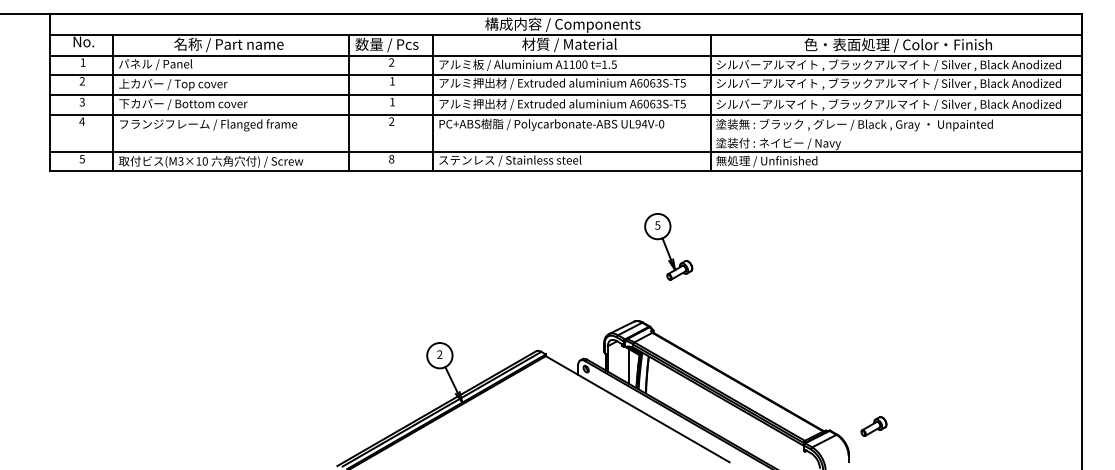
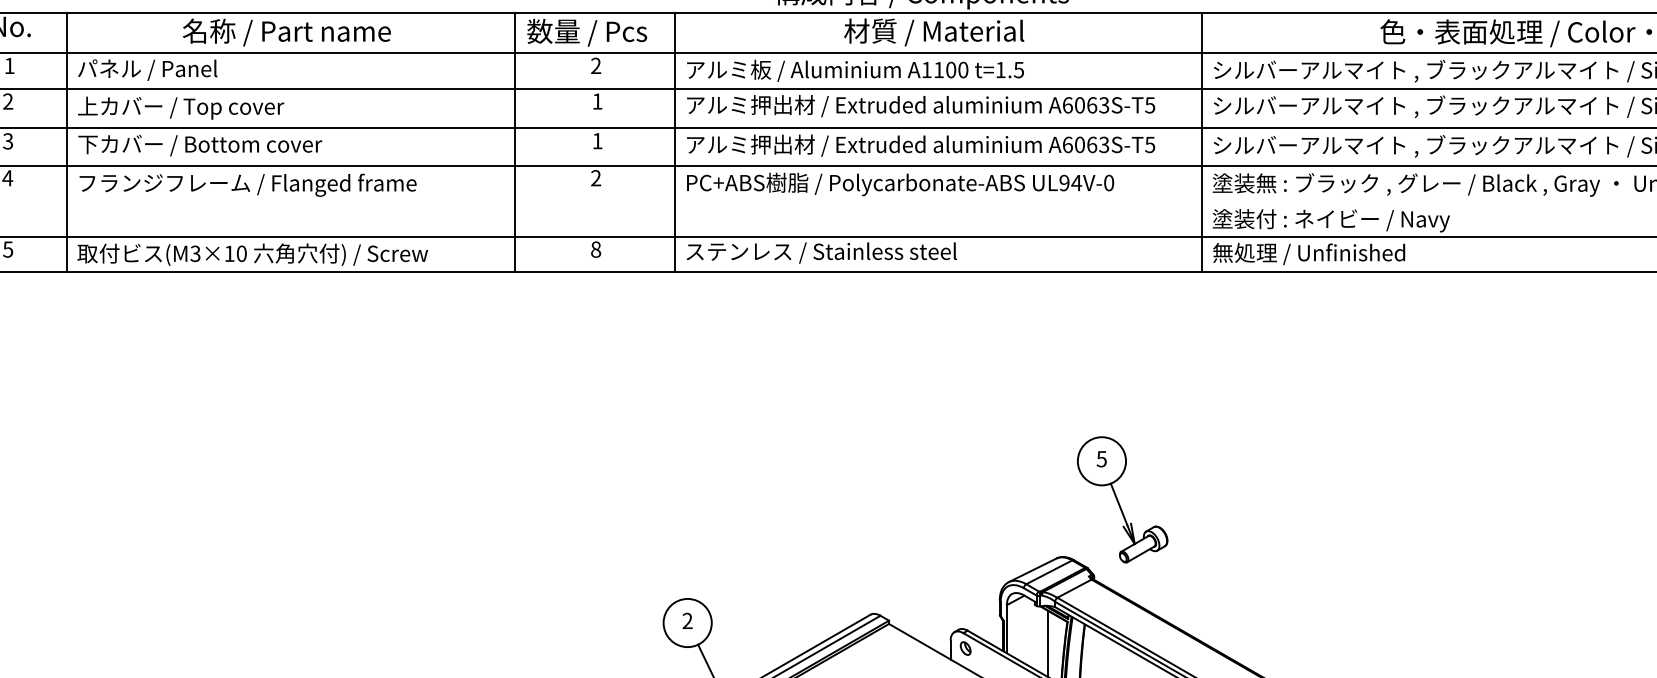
part: (668, 246) -> (1122, 499), moved

